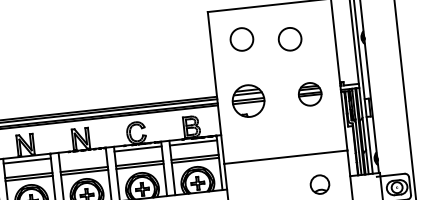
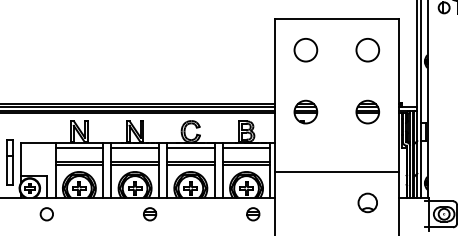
circle: (289, 39) -> (367, 50), moved
part: (248, 100) -> (305, 111), size x0.71
line: (82, 154) -> (134, 147), added

